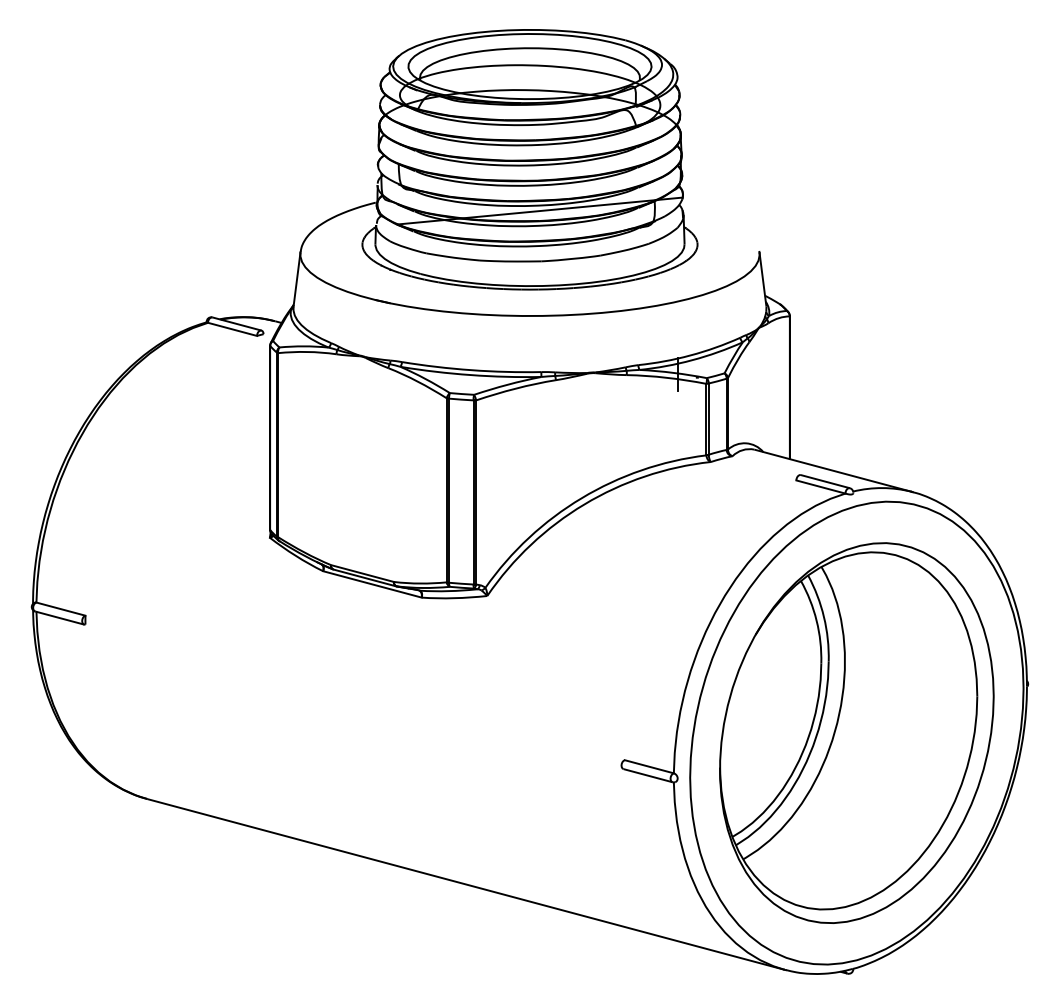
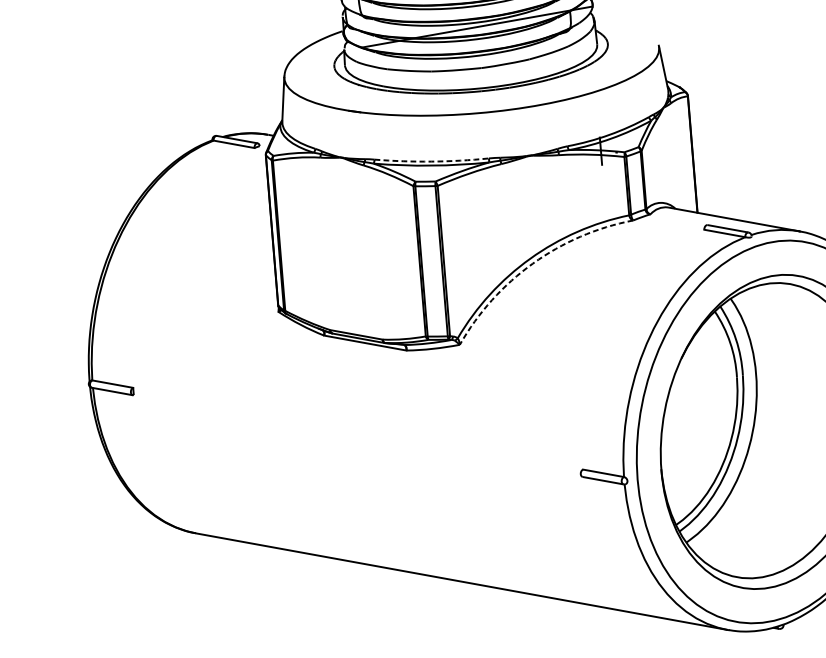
arc: (471, 370) -> (431, 161), solid -> dashed
arc: (584, 504) -> (533, 263), solid -> dashed

